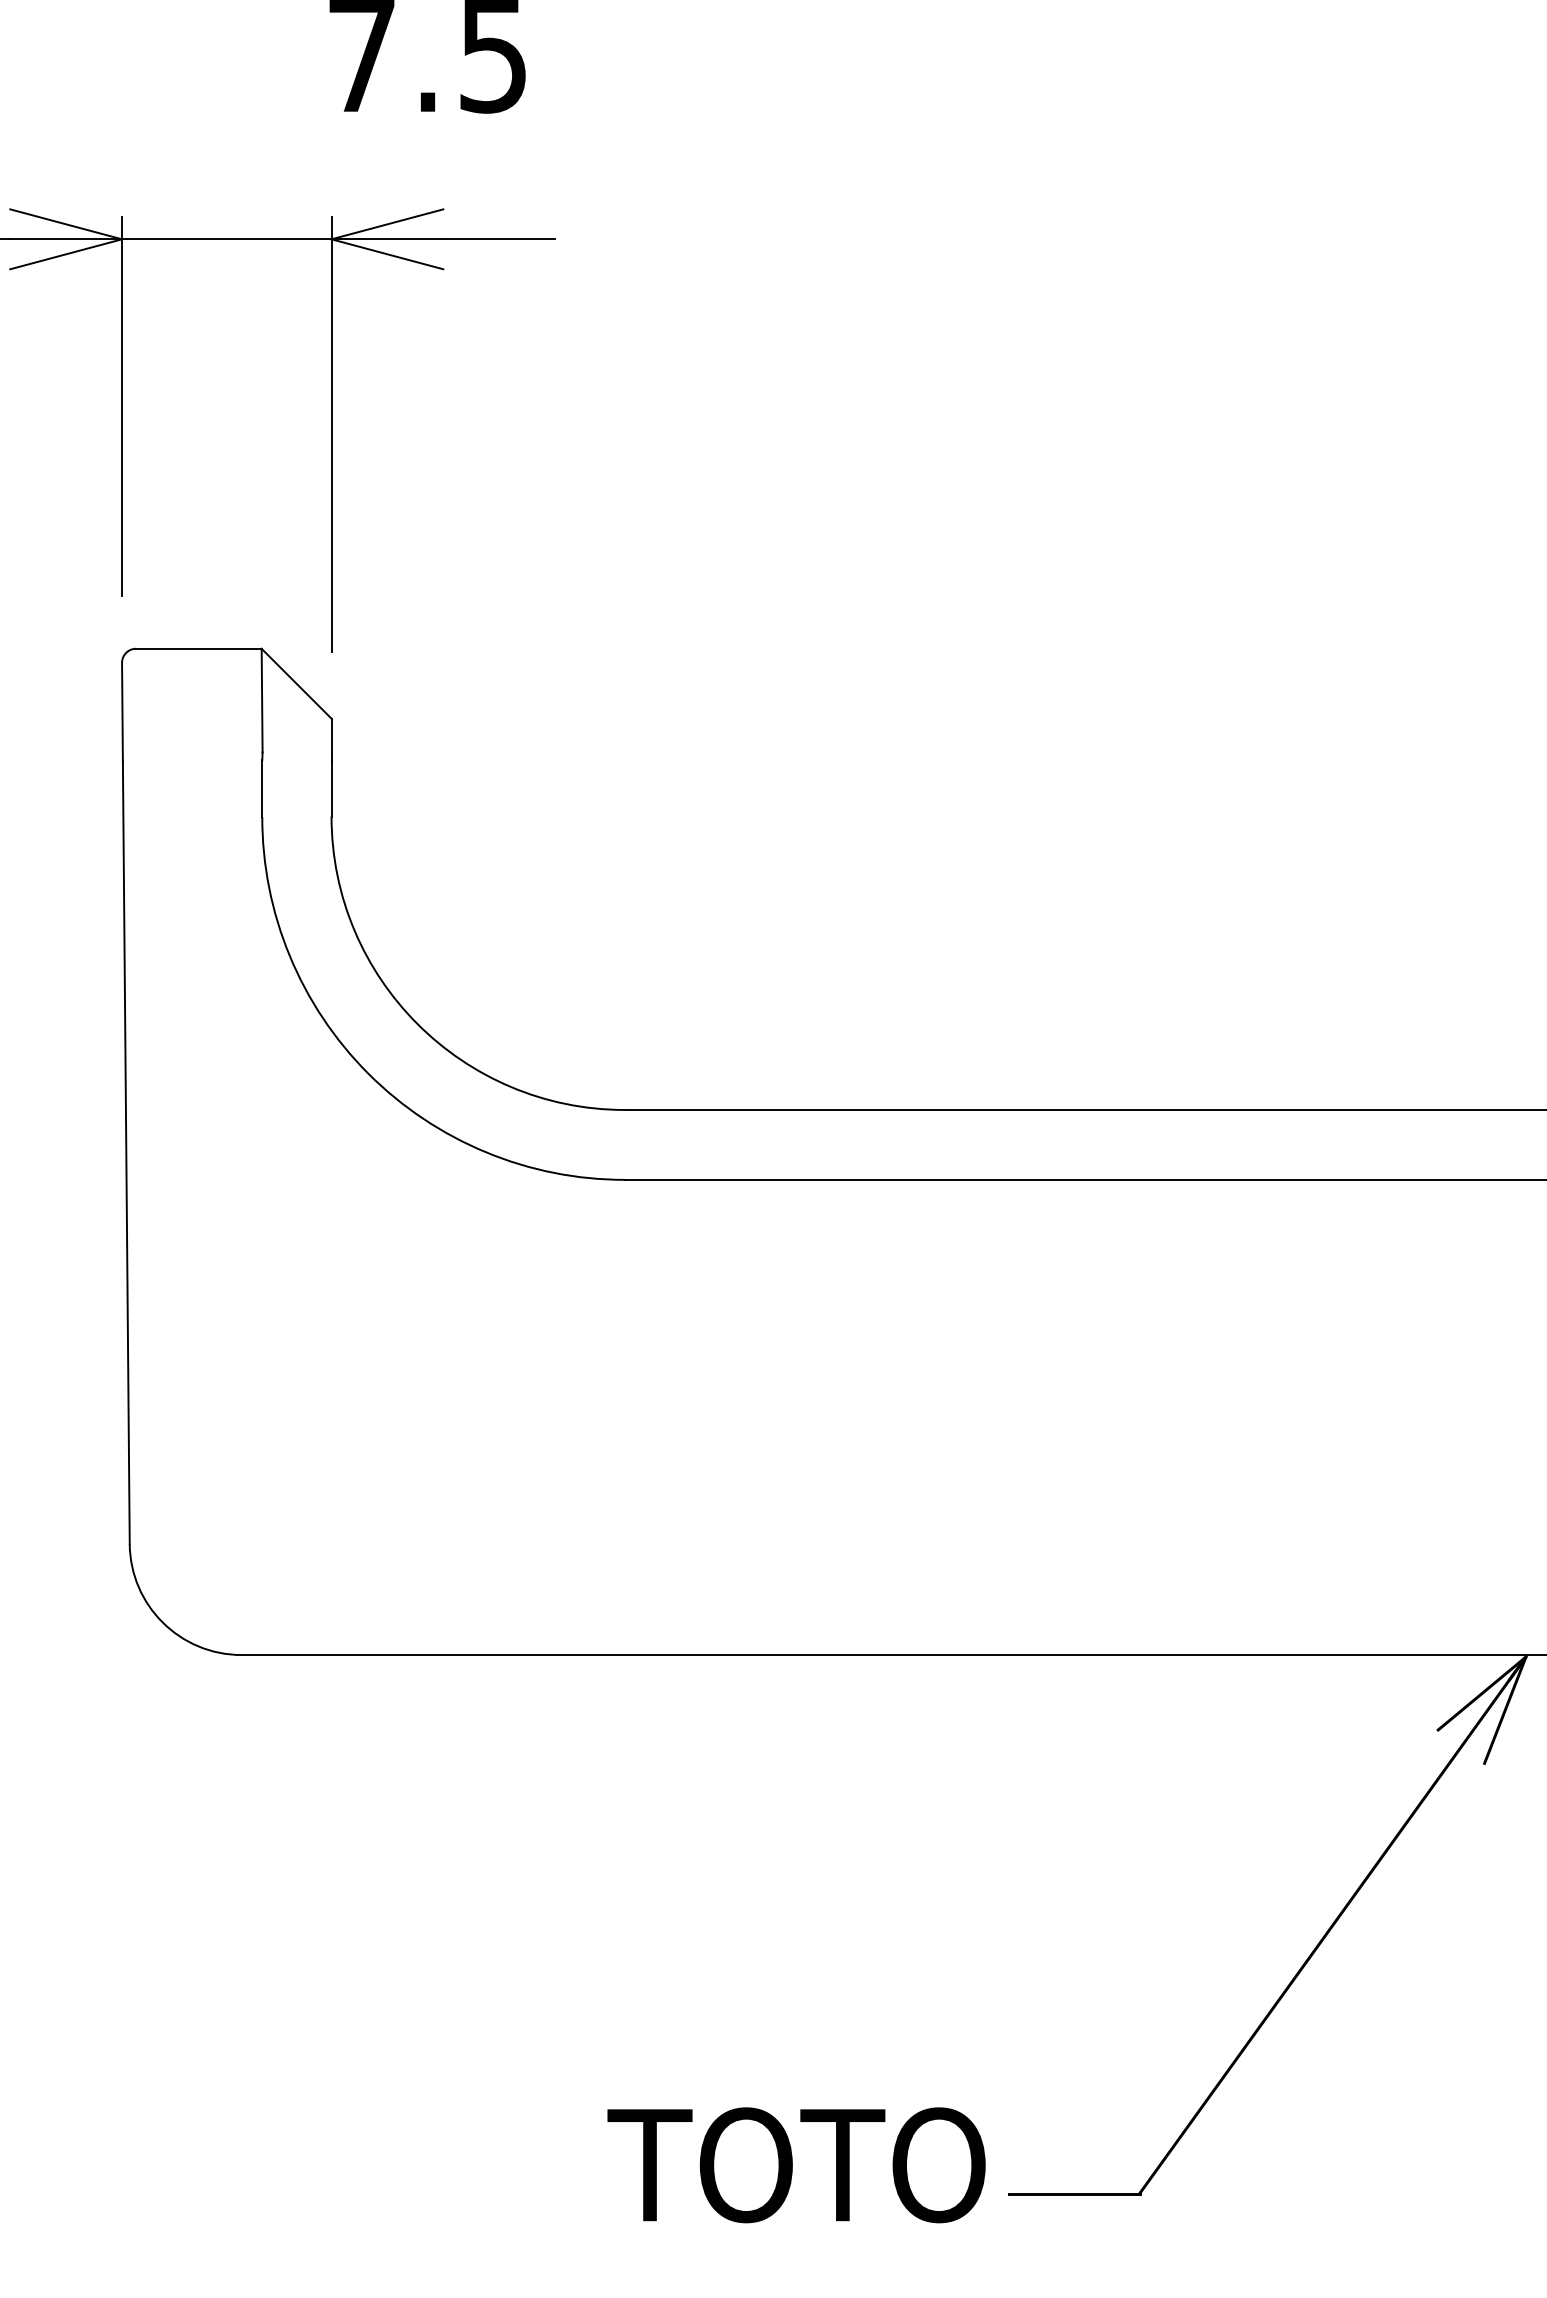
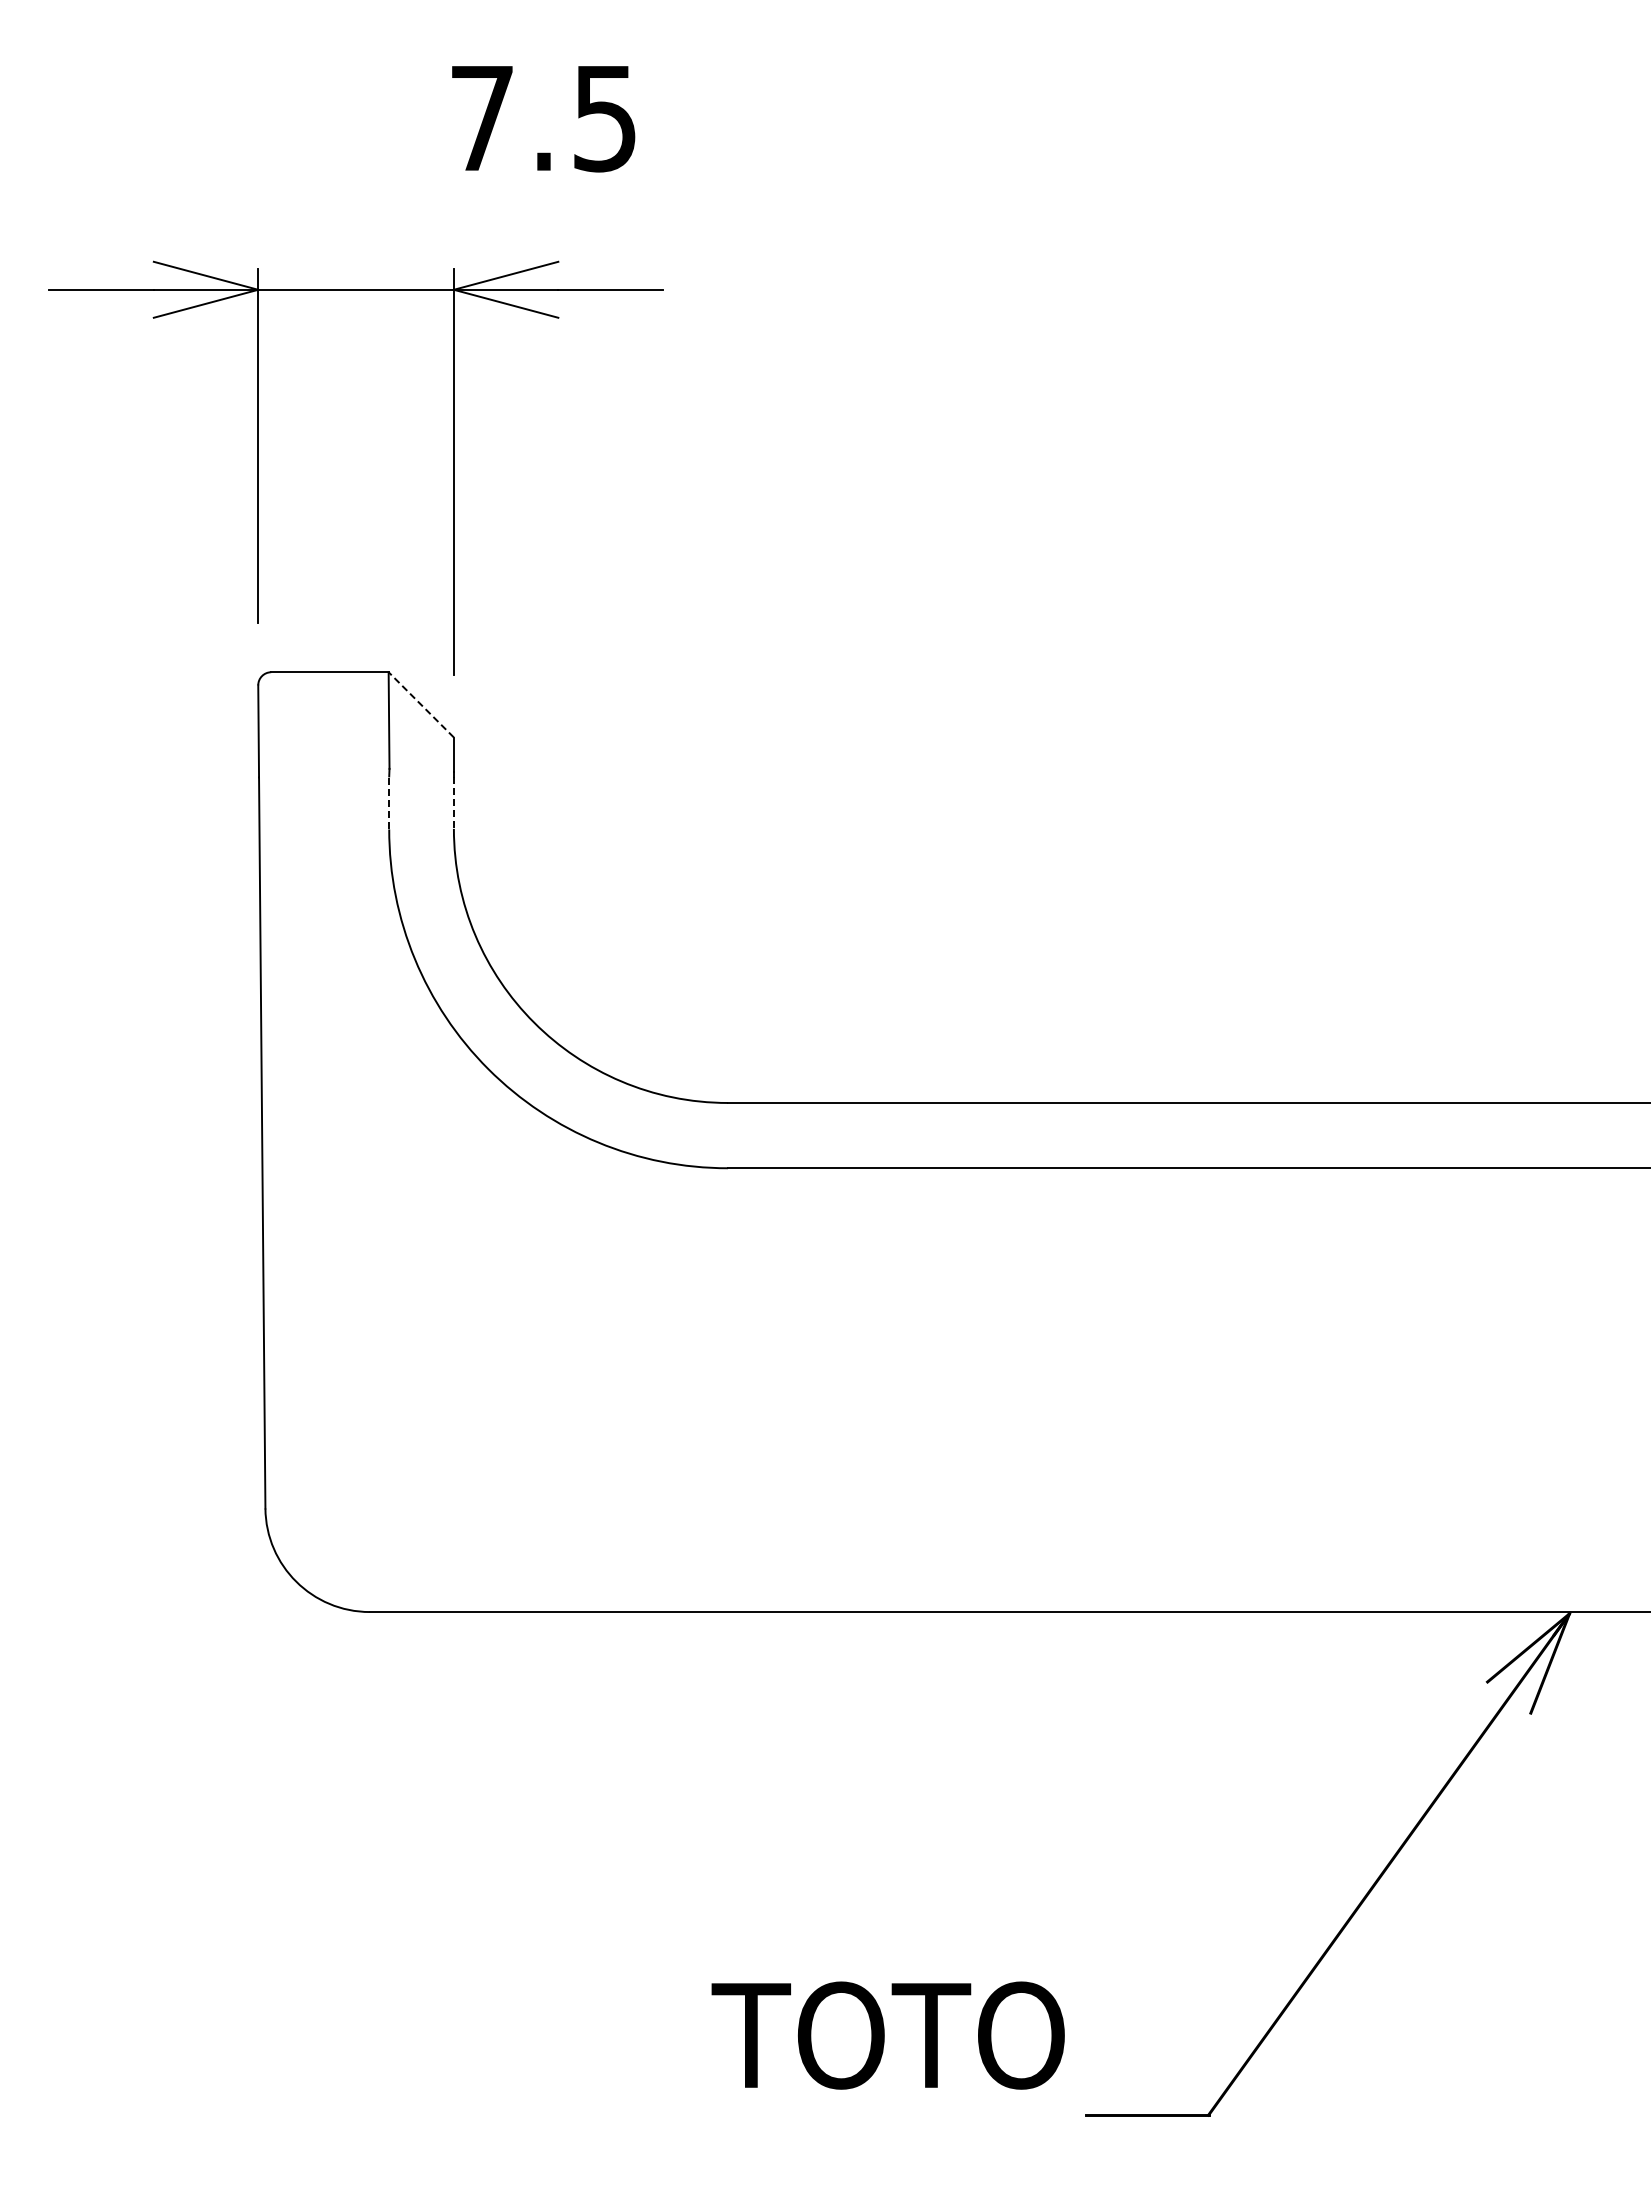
line: (295, 683) -> (420, 704), solid -> dashed
line: (262, 788) -> (389, 802), solid -> dashed
line: (331, 789) -> (453, 803), solid -> dashed
text: (795, 2165) -> (887, 2035), moved

